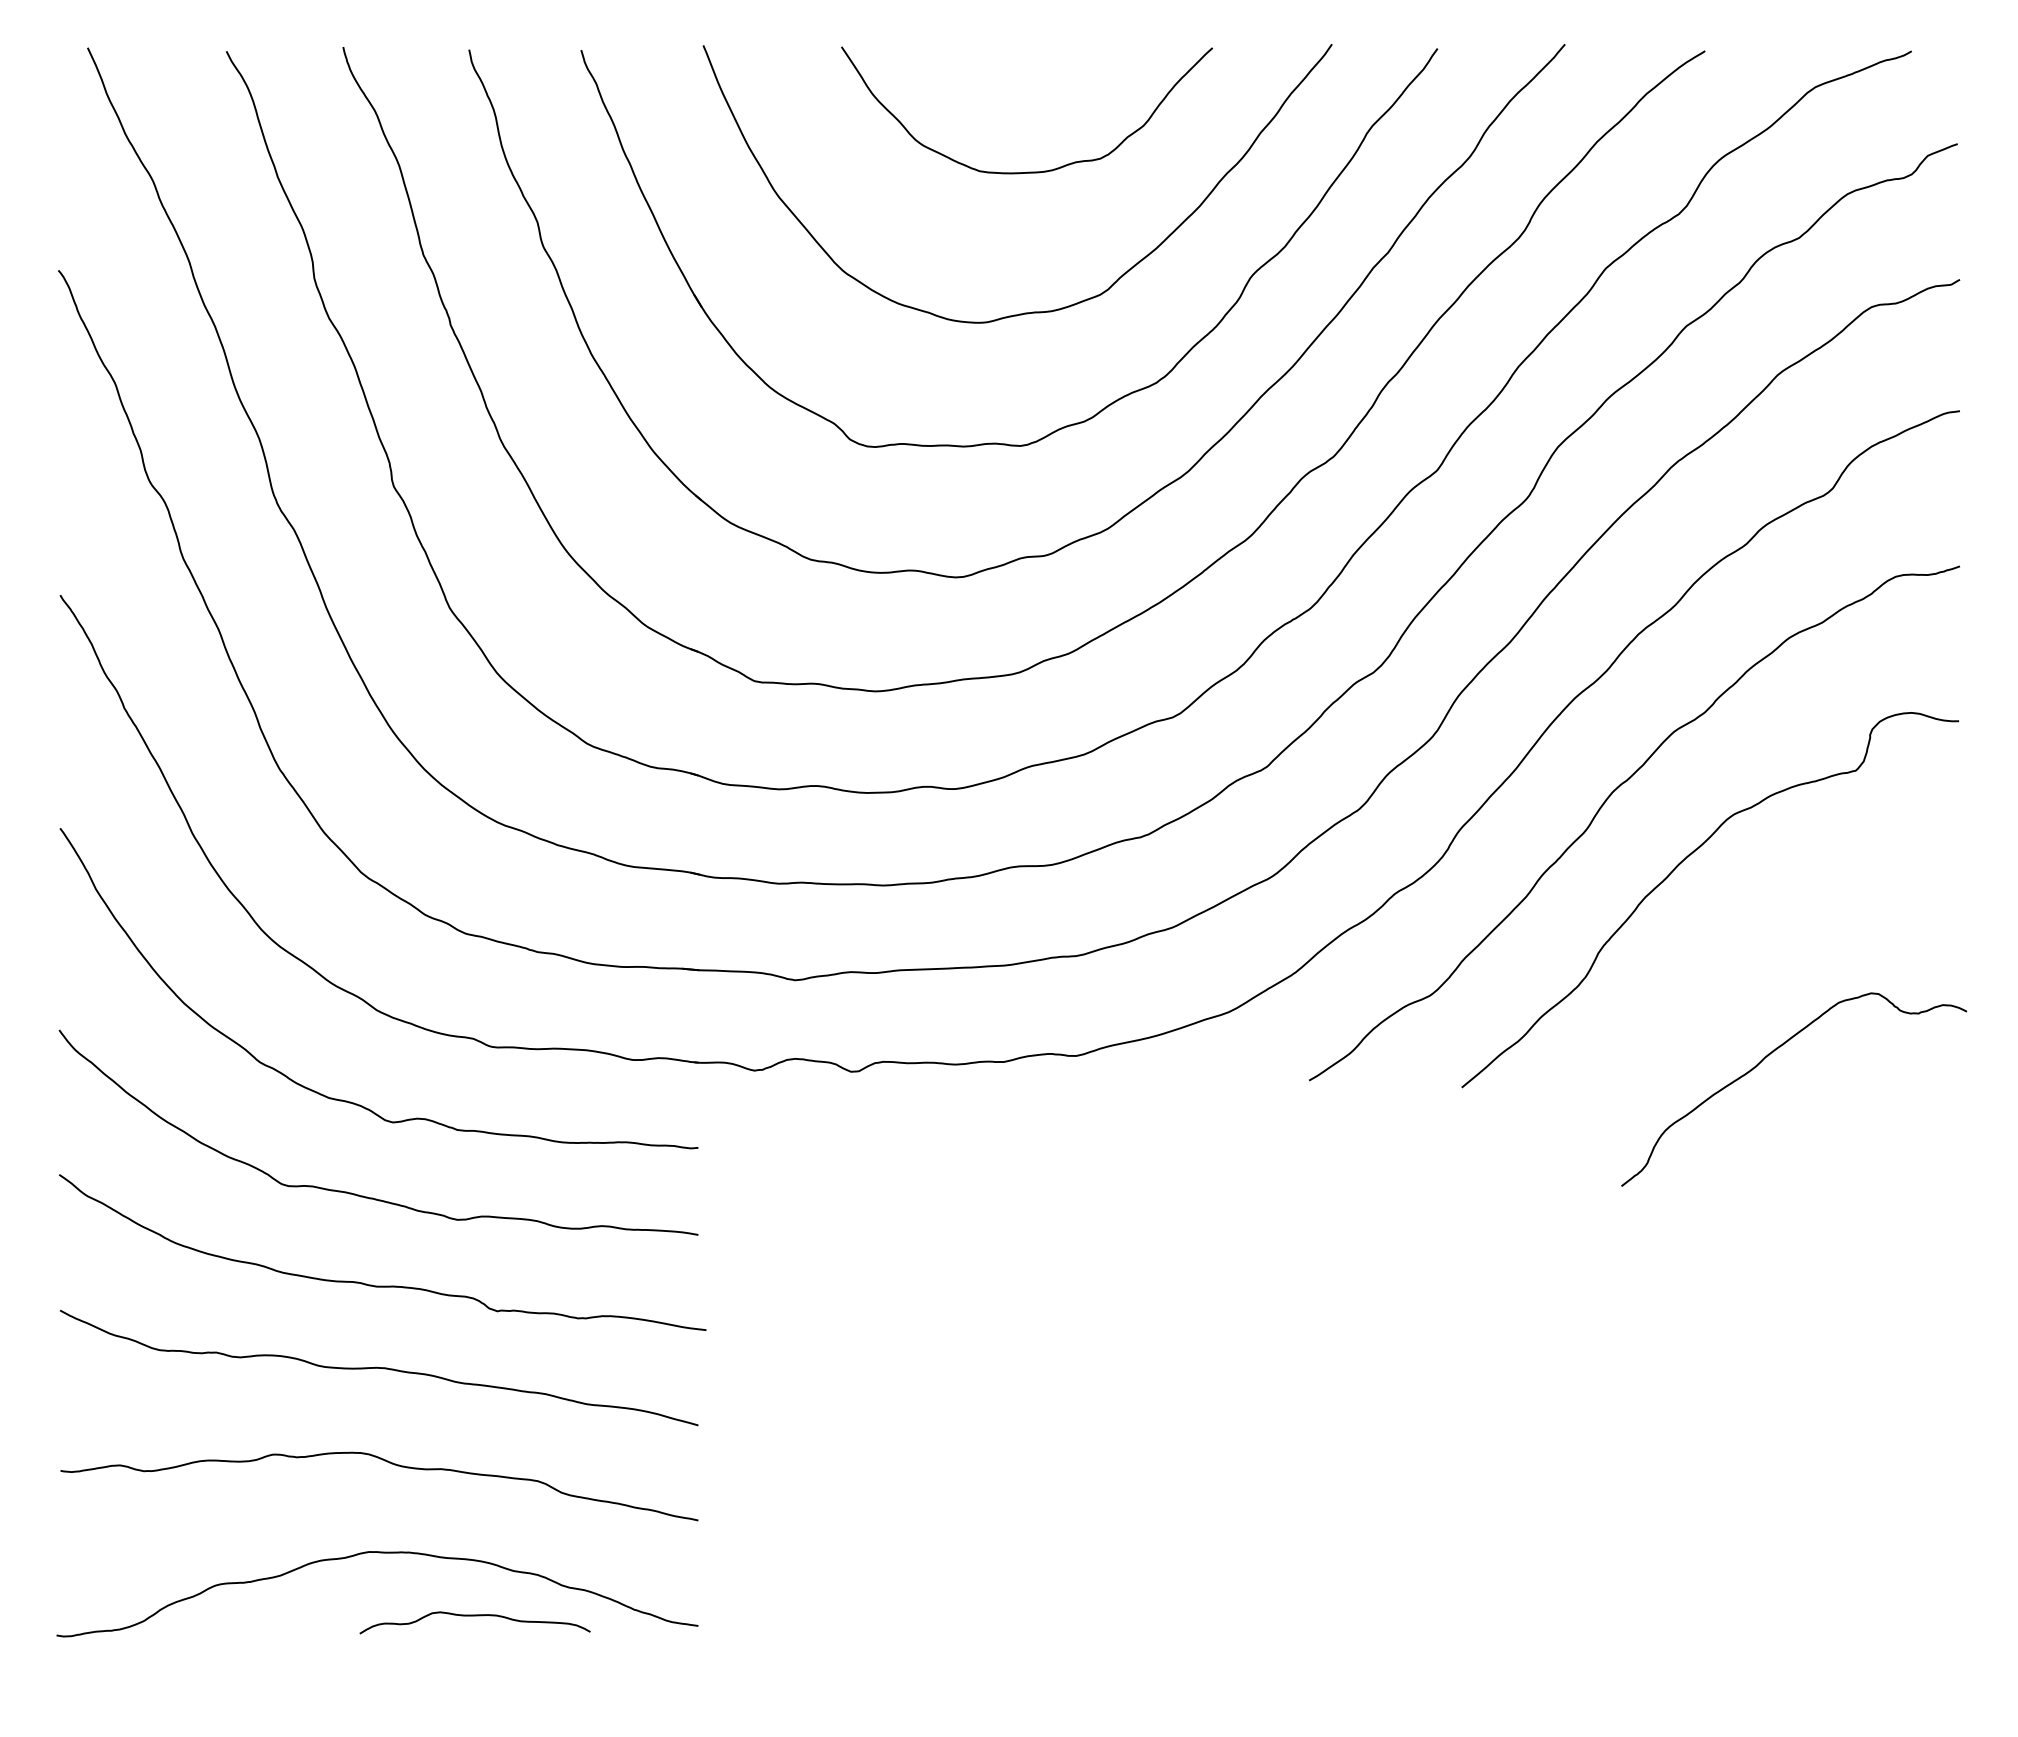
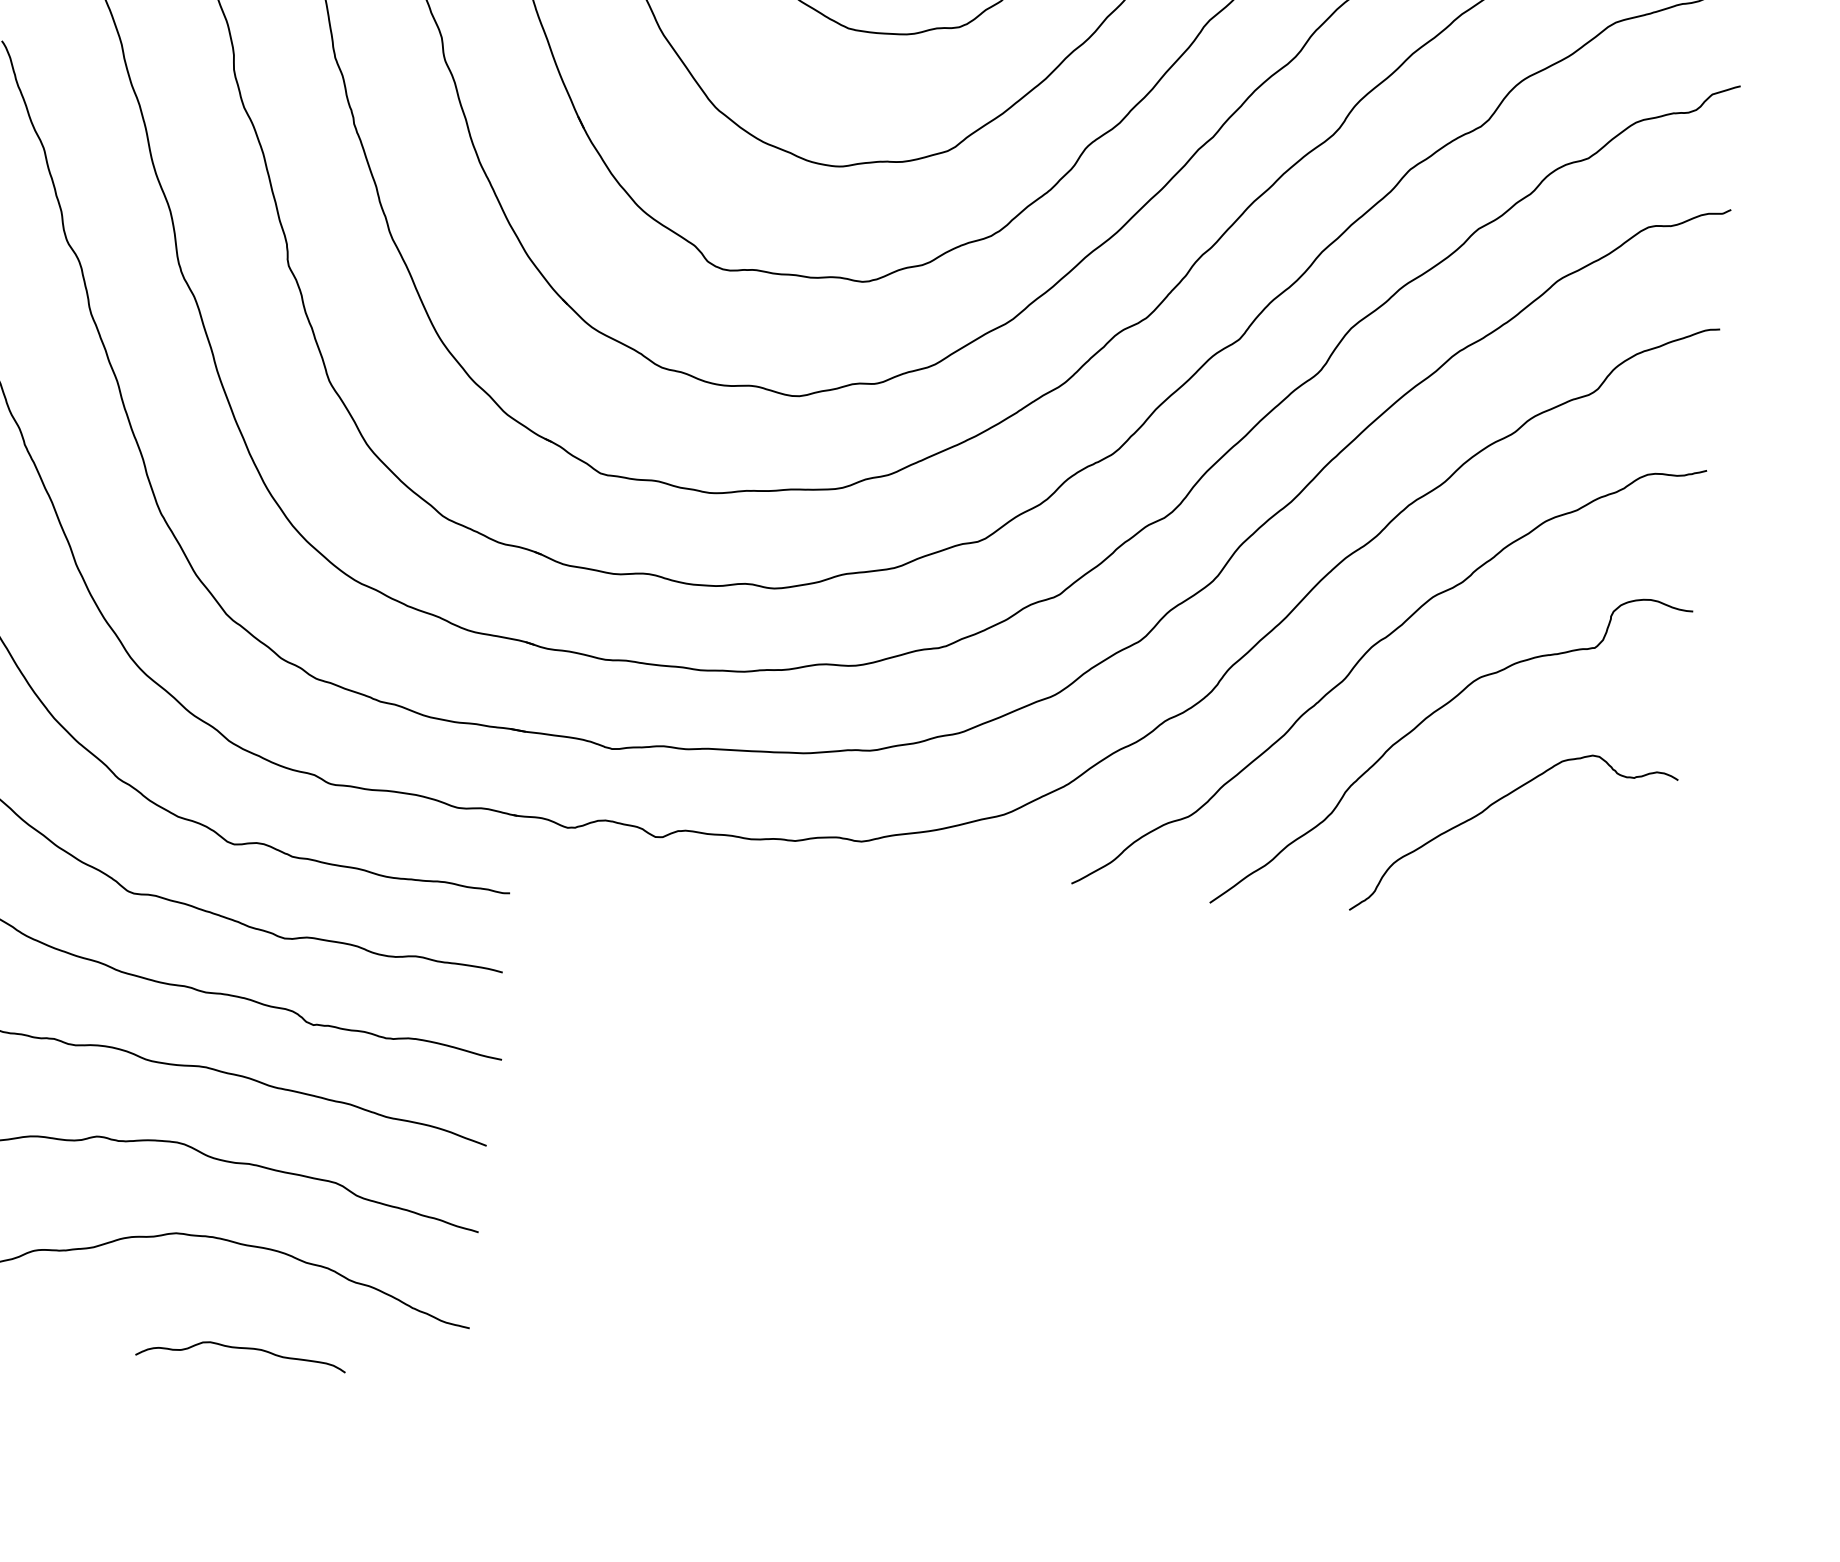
curve: (1768, 1056) -> (1493, 804), moved
curve: (474, 1616) -> (241, 1348), moved

